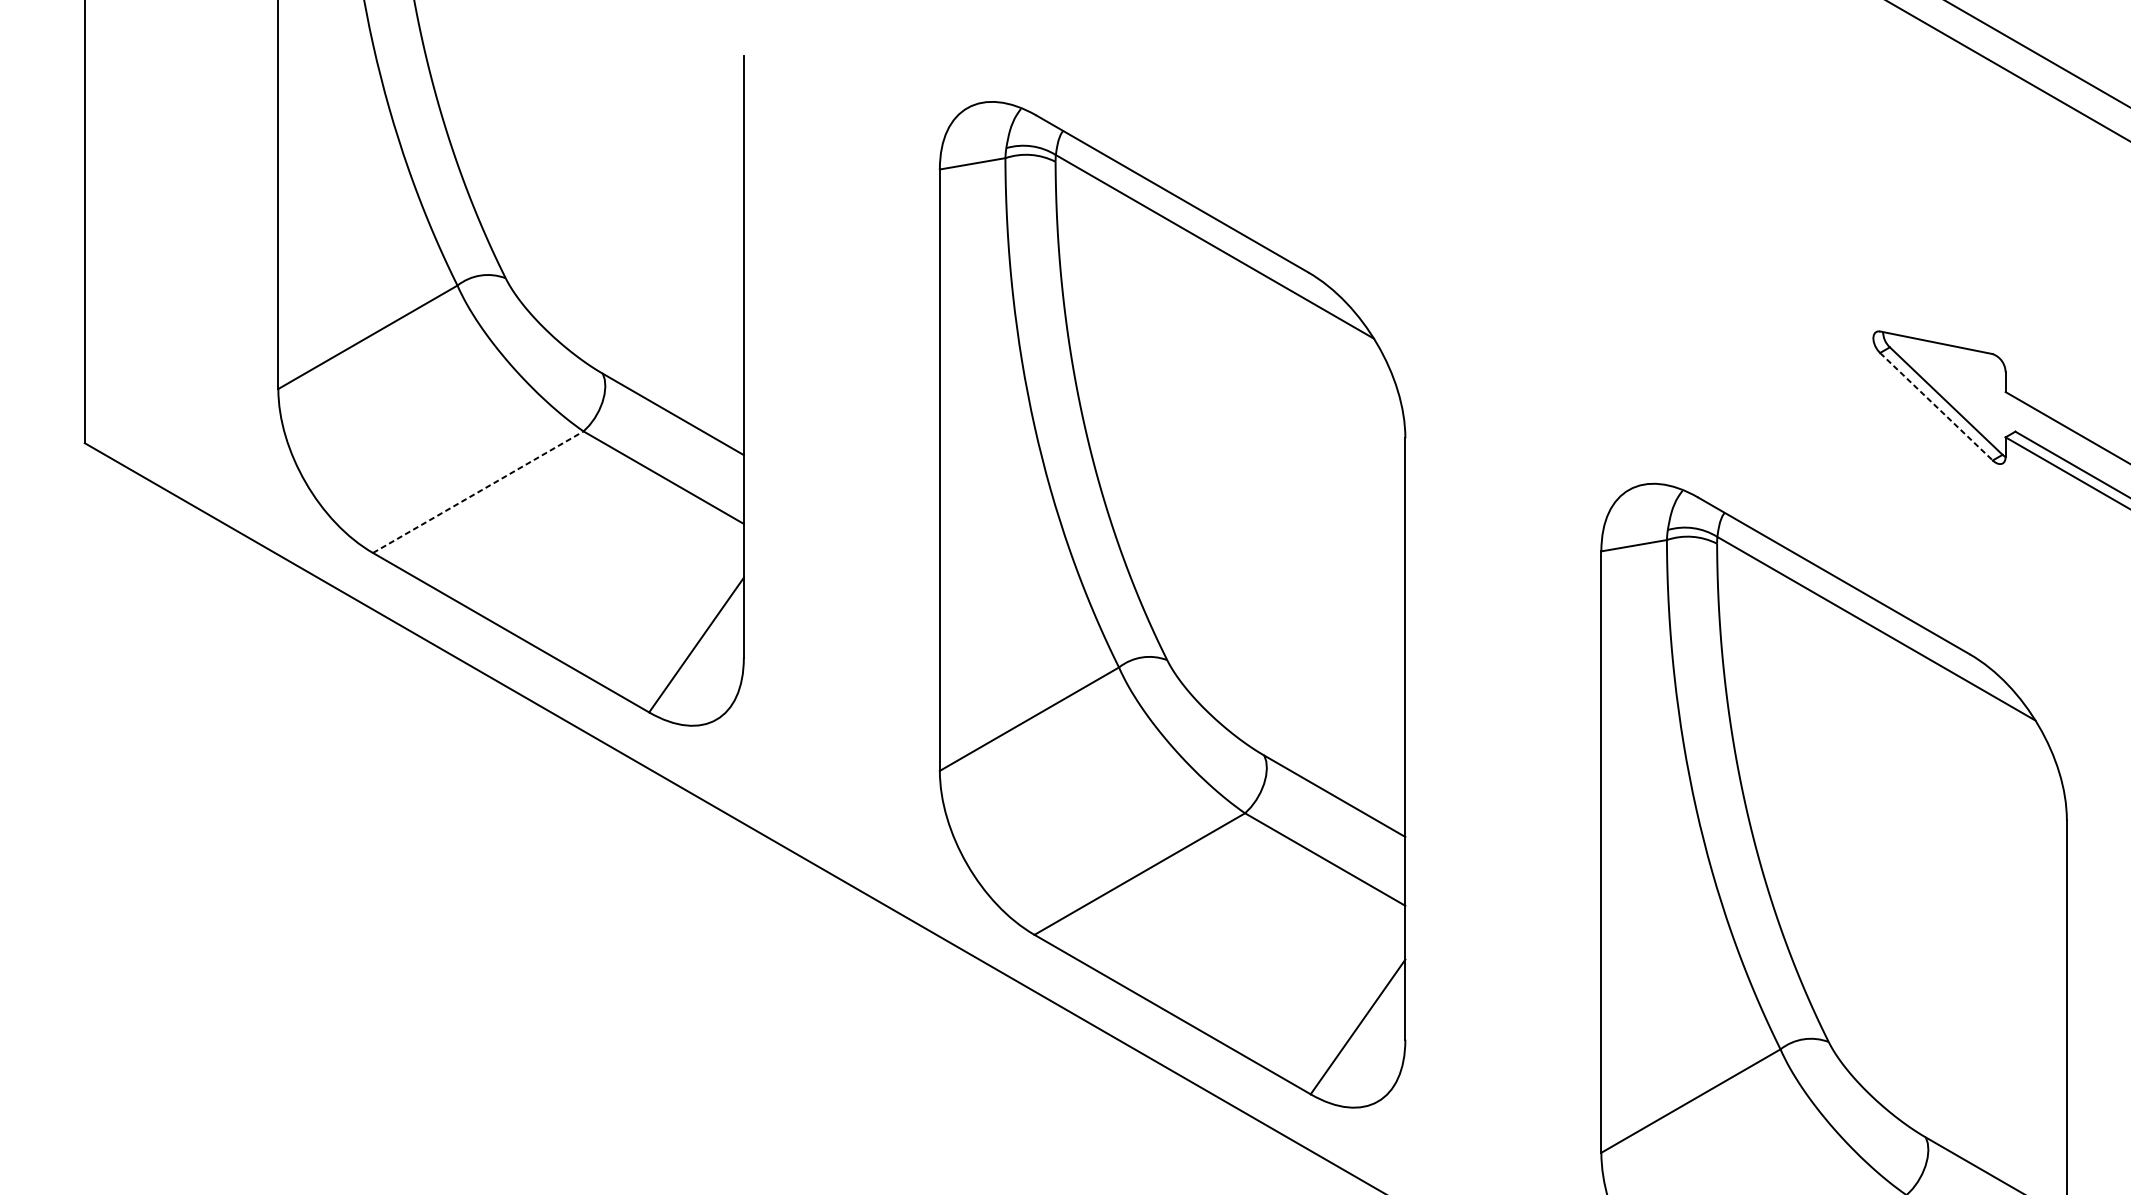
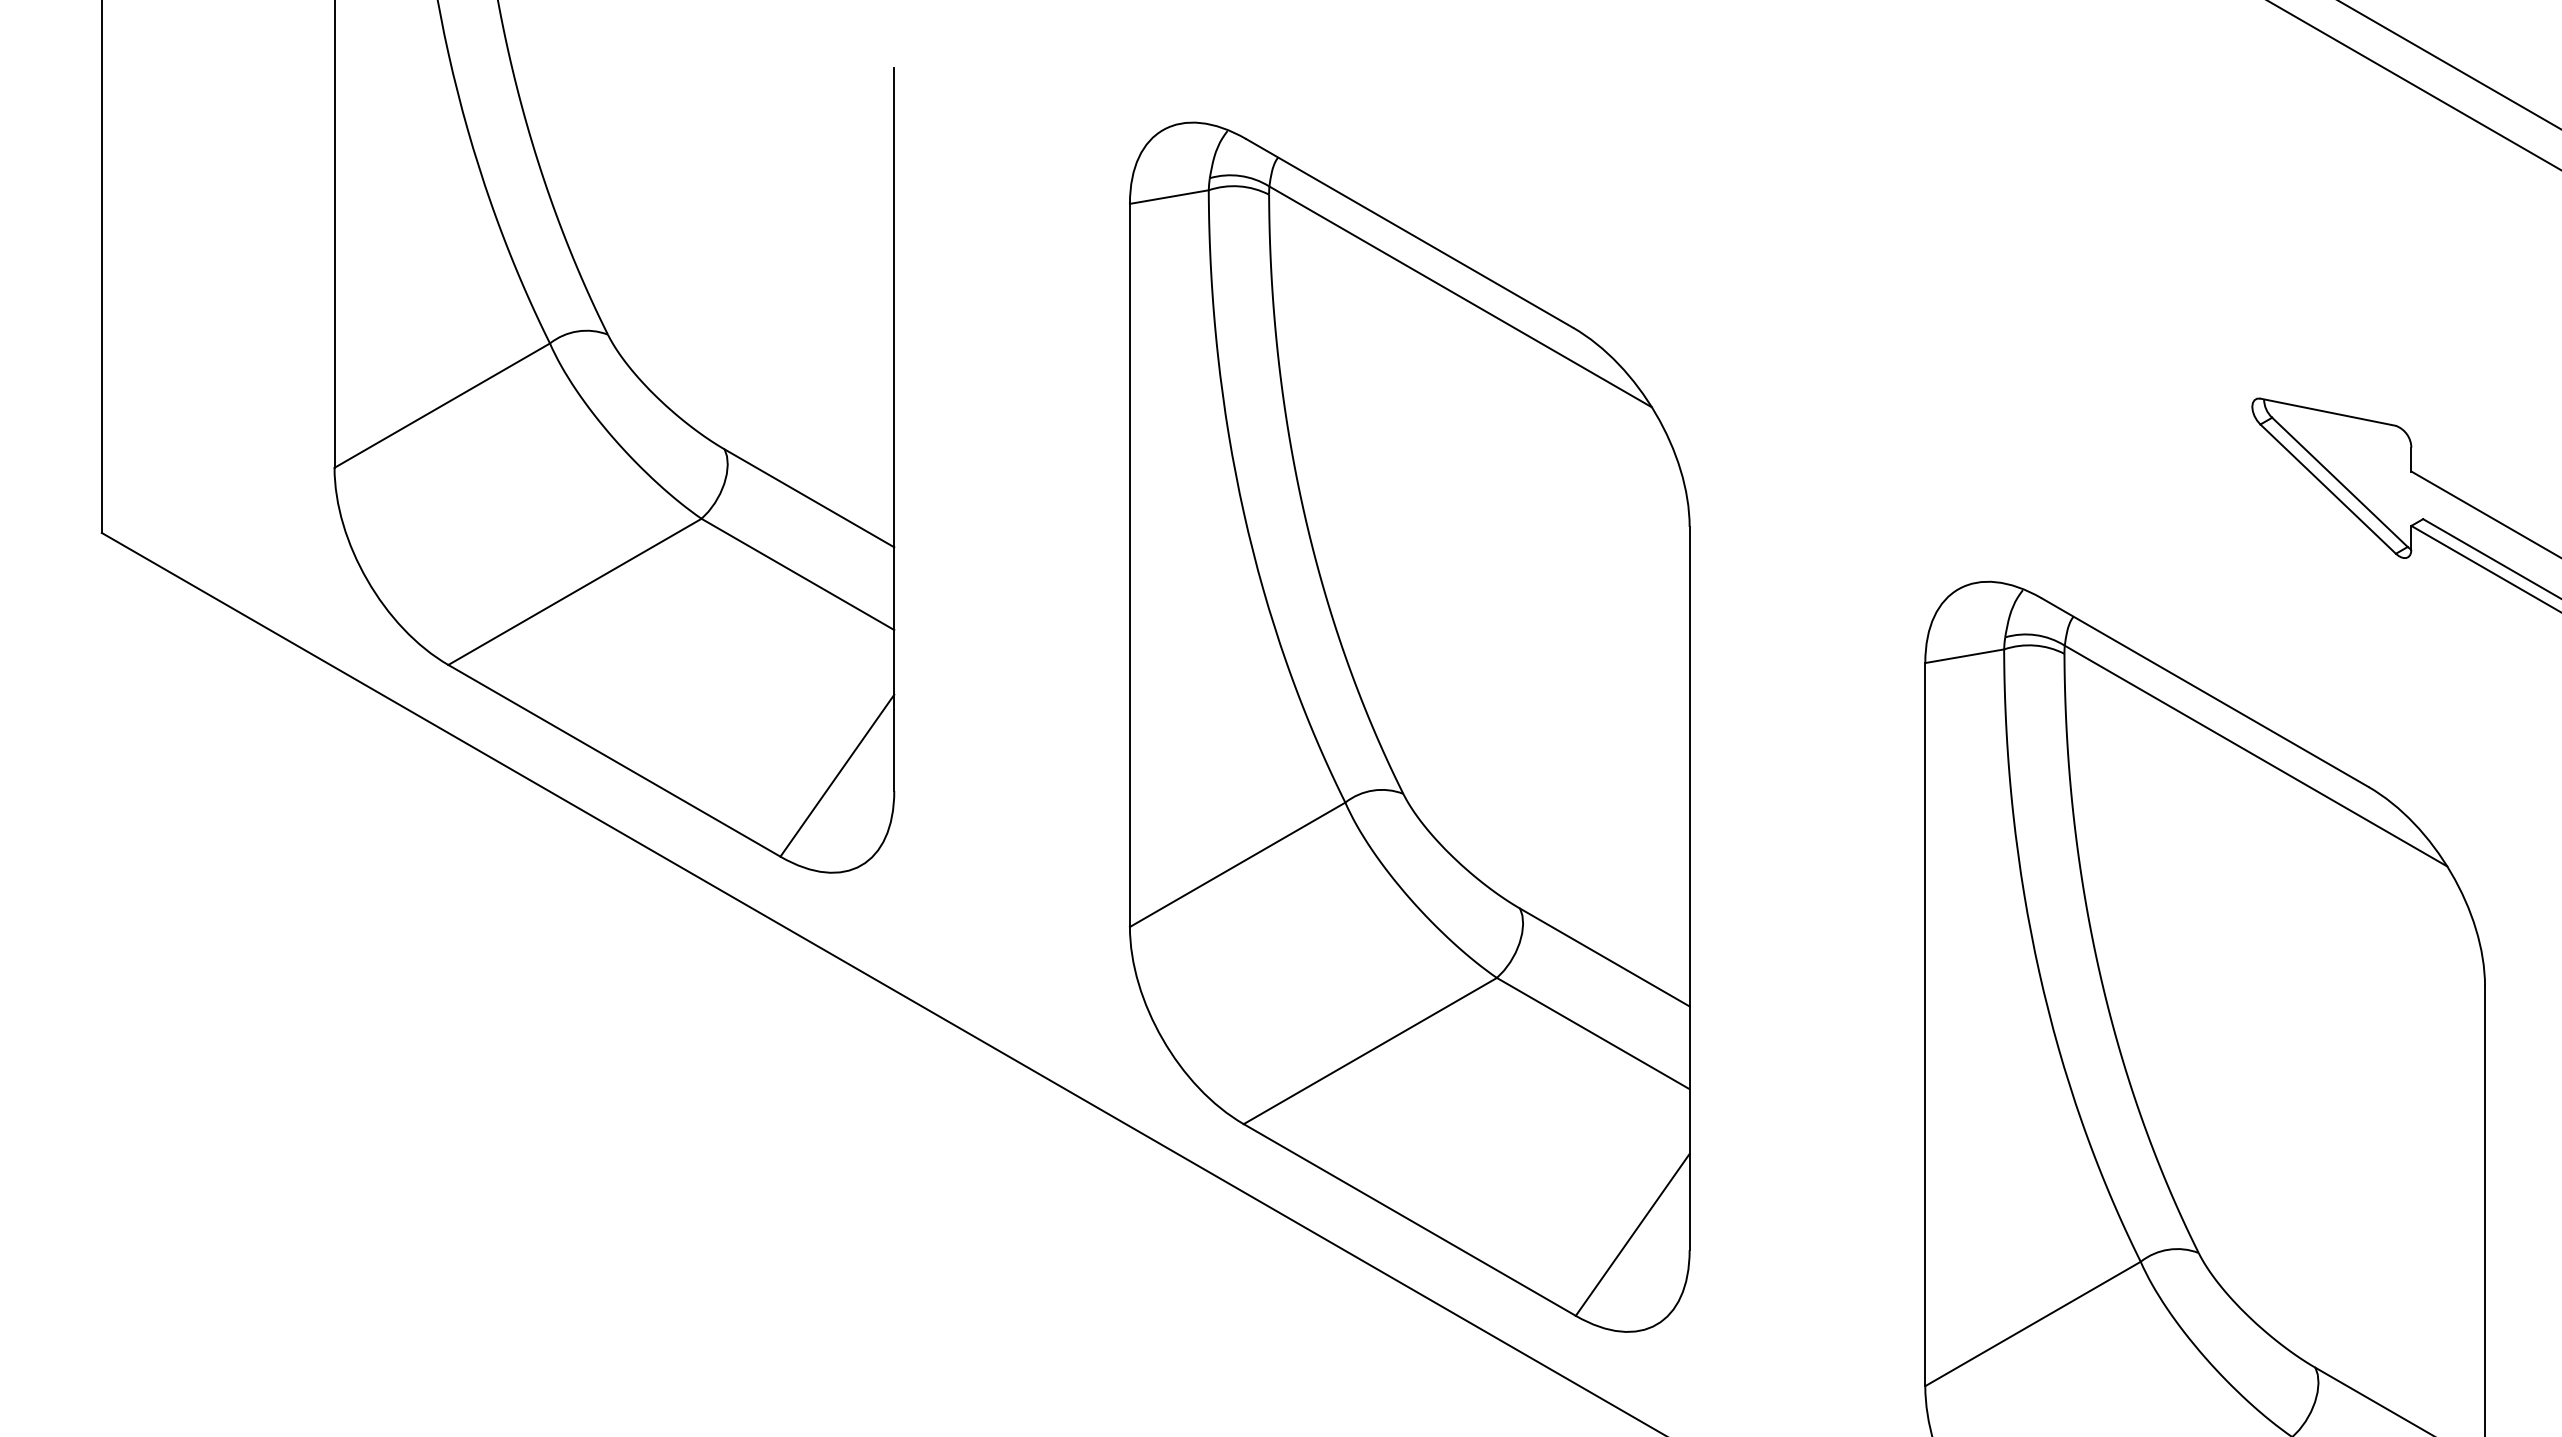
line: (1936, 407) -> (2328, 489), dashed -> solid
line: (478, 491) -> (575, 591), dashed -> solid

